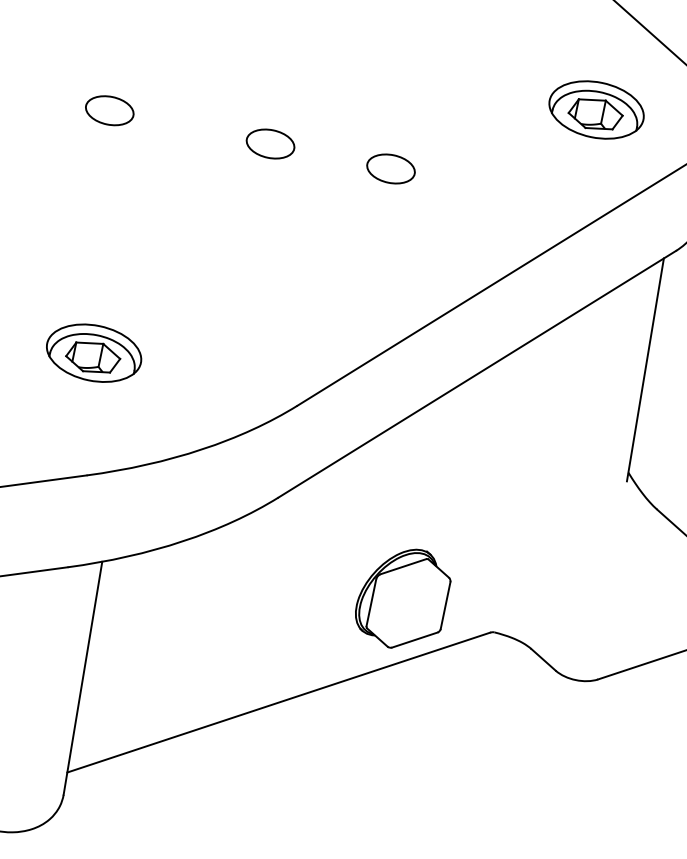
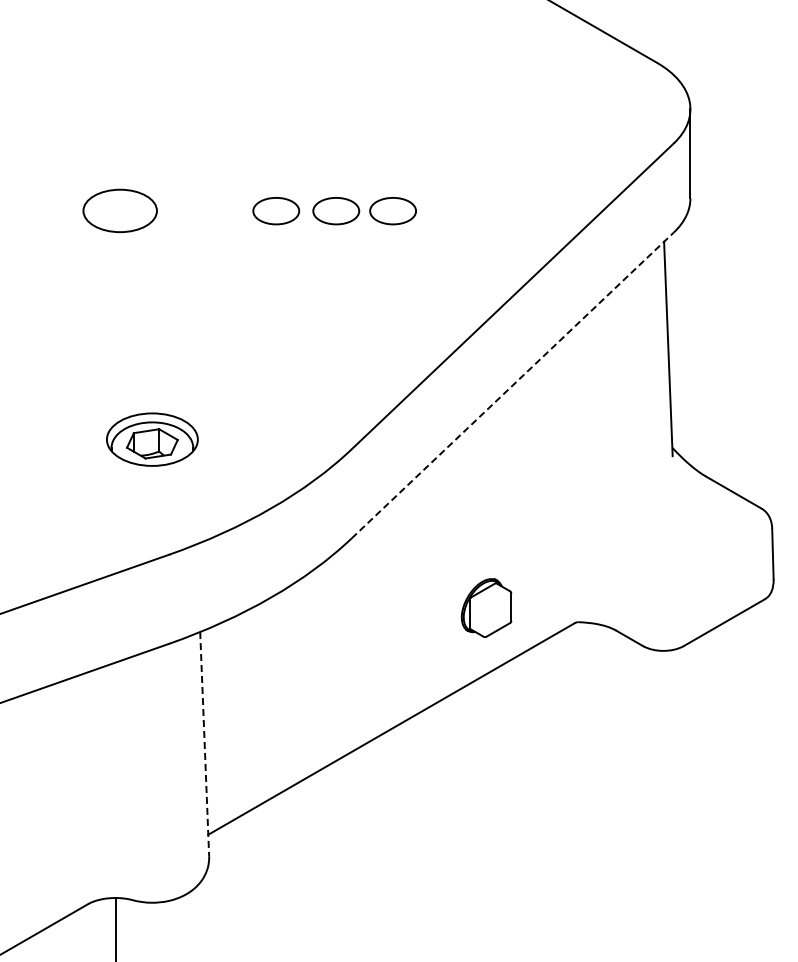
part: (596, 109) -> (572, 116), removed
part: (109, 111) -> (120, 211), size x1.6
part: (332, 157) -> (336, 211), added
line: (477, 374) -> (513, 385), solid -> dashed
part: (402, 597) -> (486, 607), size x0.6
line: (82, 678) -> (204, 744), solid -> dashed

